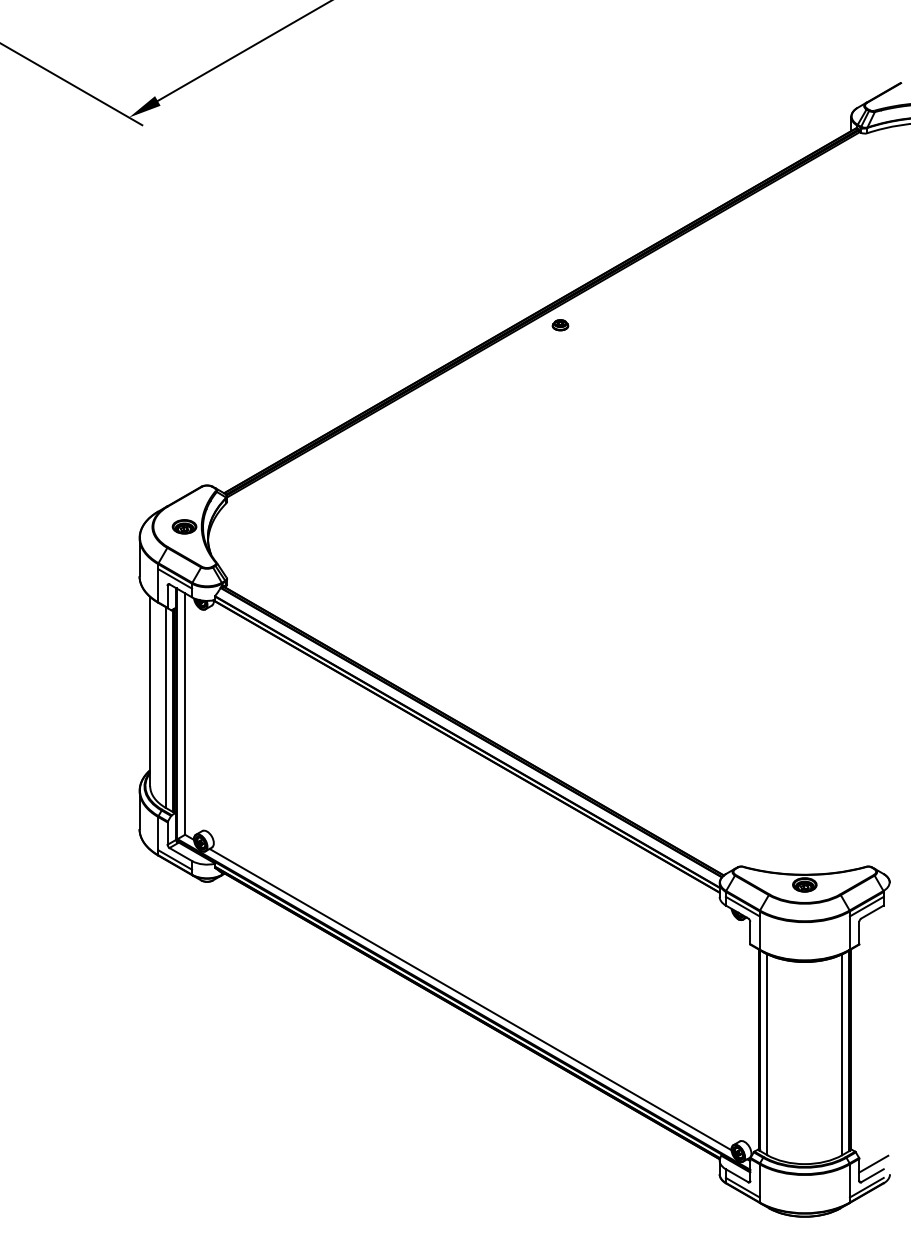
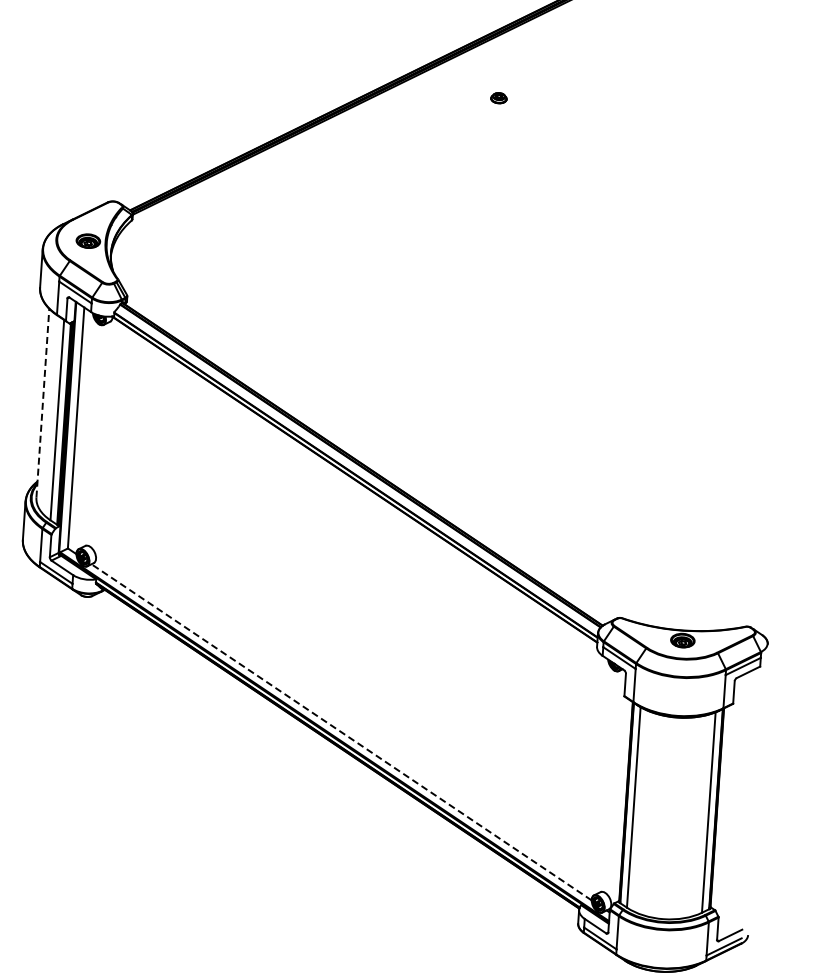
part: (560, 325) -> (498, 98), moved
line: (150, 691) -> (43, 403), solid -> dashed
line: (470, 999) -> (341, 732), solid -> dashed
line: (873, 1163) -> (732, 923), removed

